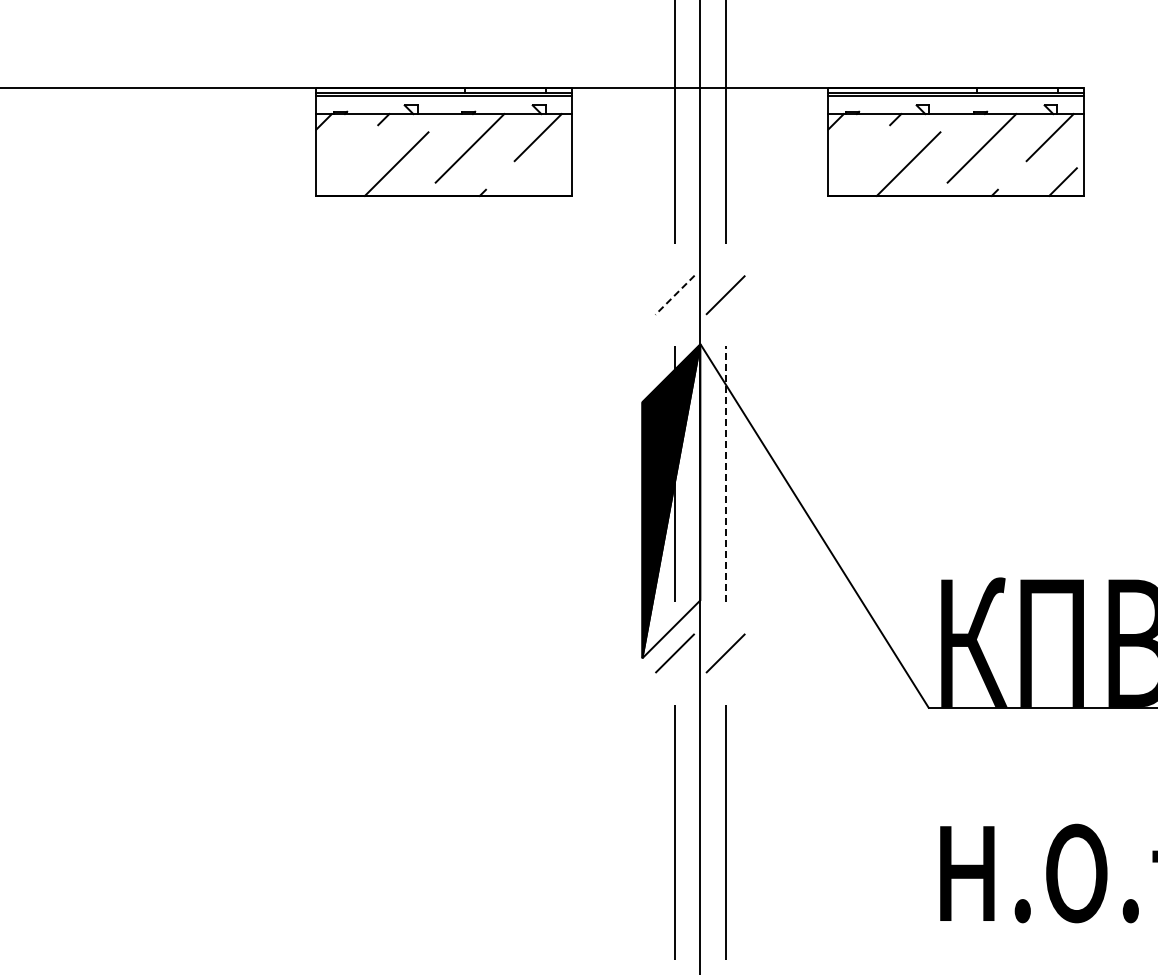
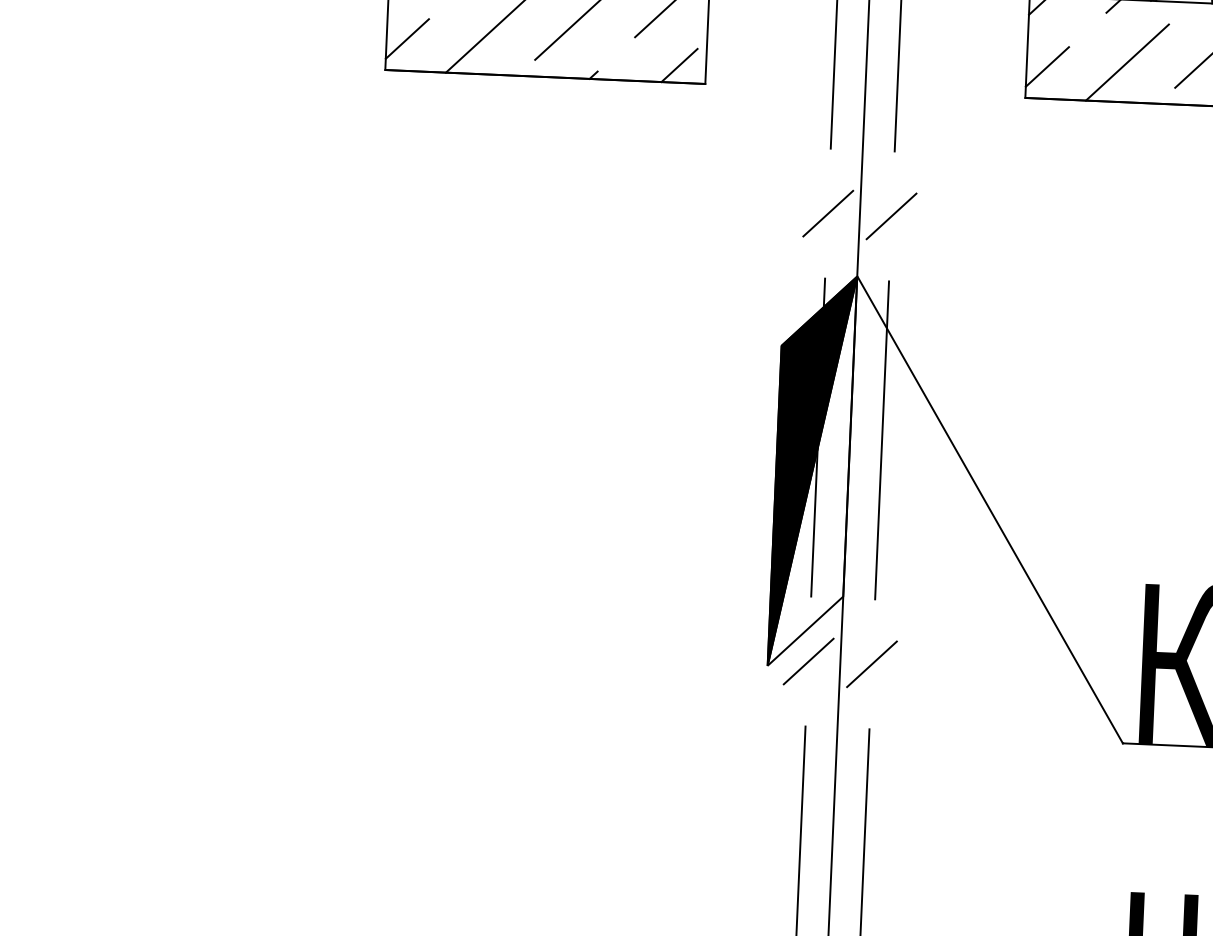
line: (332, 170) -> (406, 39), added
line: (844, 170) -> (1046, 67), added
line: (550, 181) -> (678, 64), added
line: (675, 295) -> (828, 214), dashed -> solid
line: (725, 474) -> (881, 440), dashed -> solid

